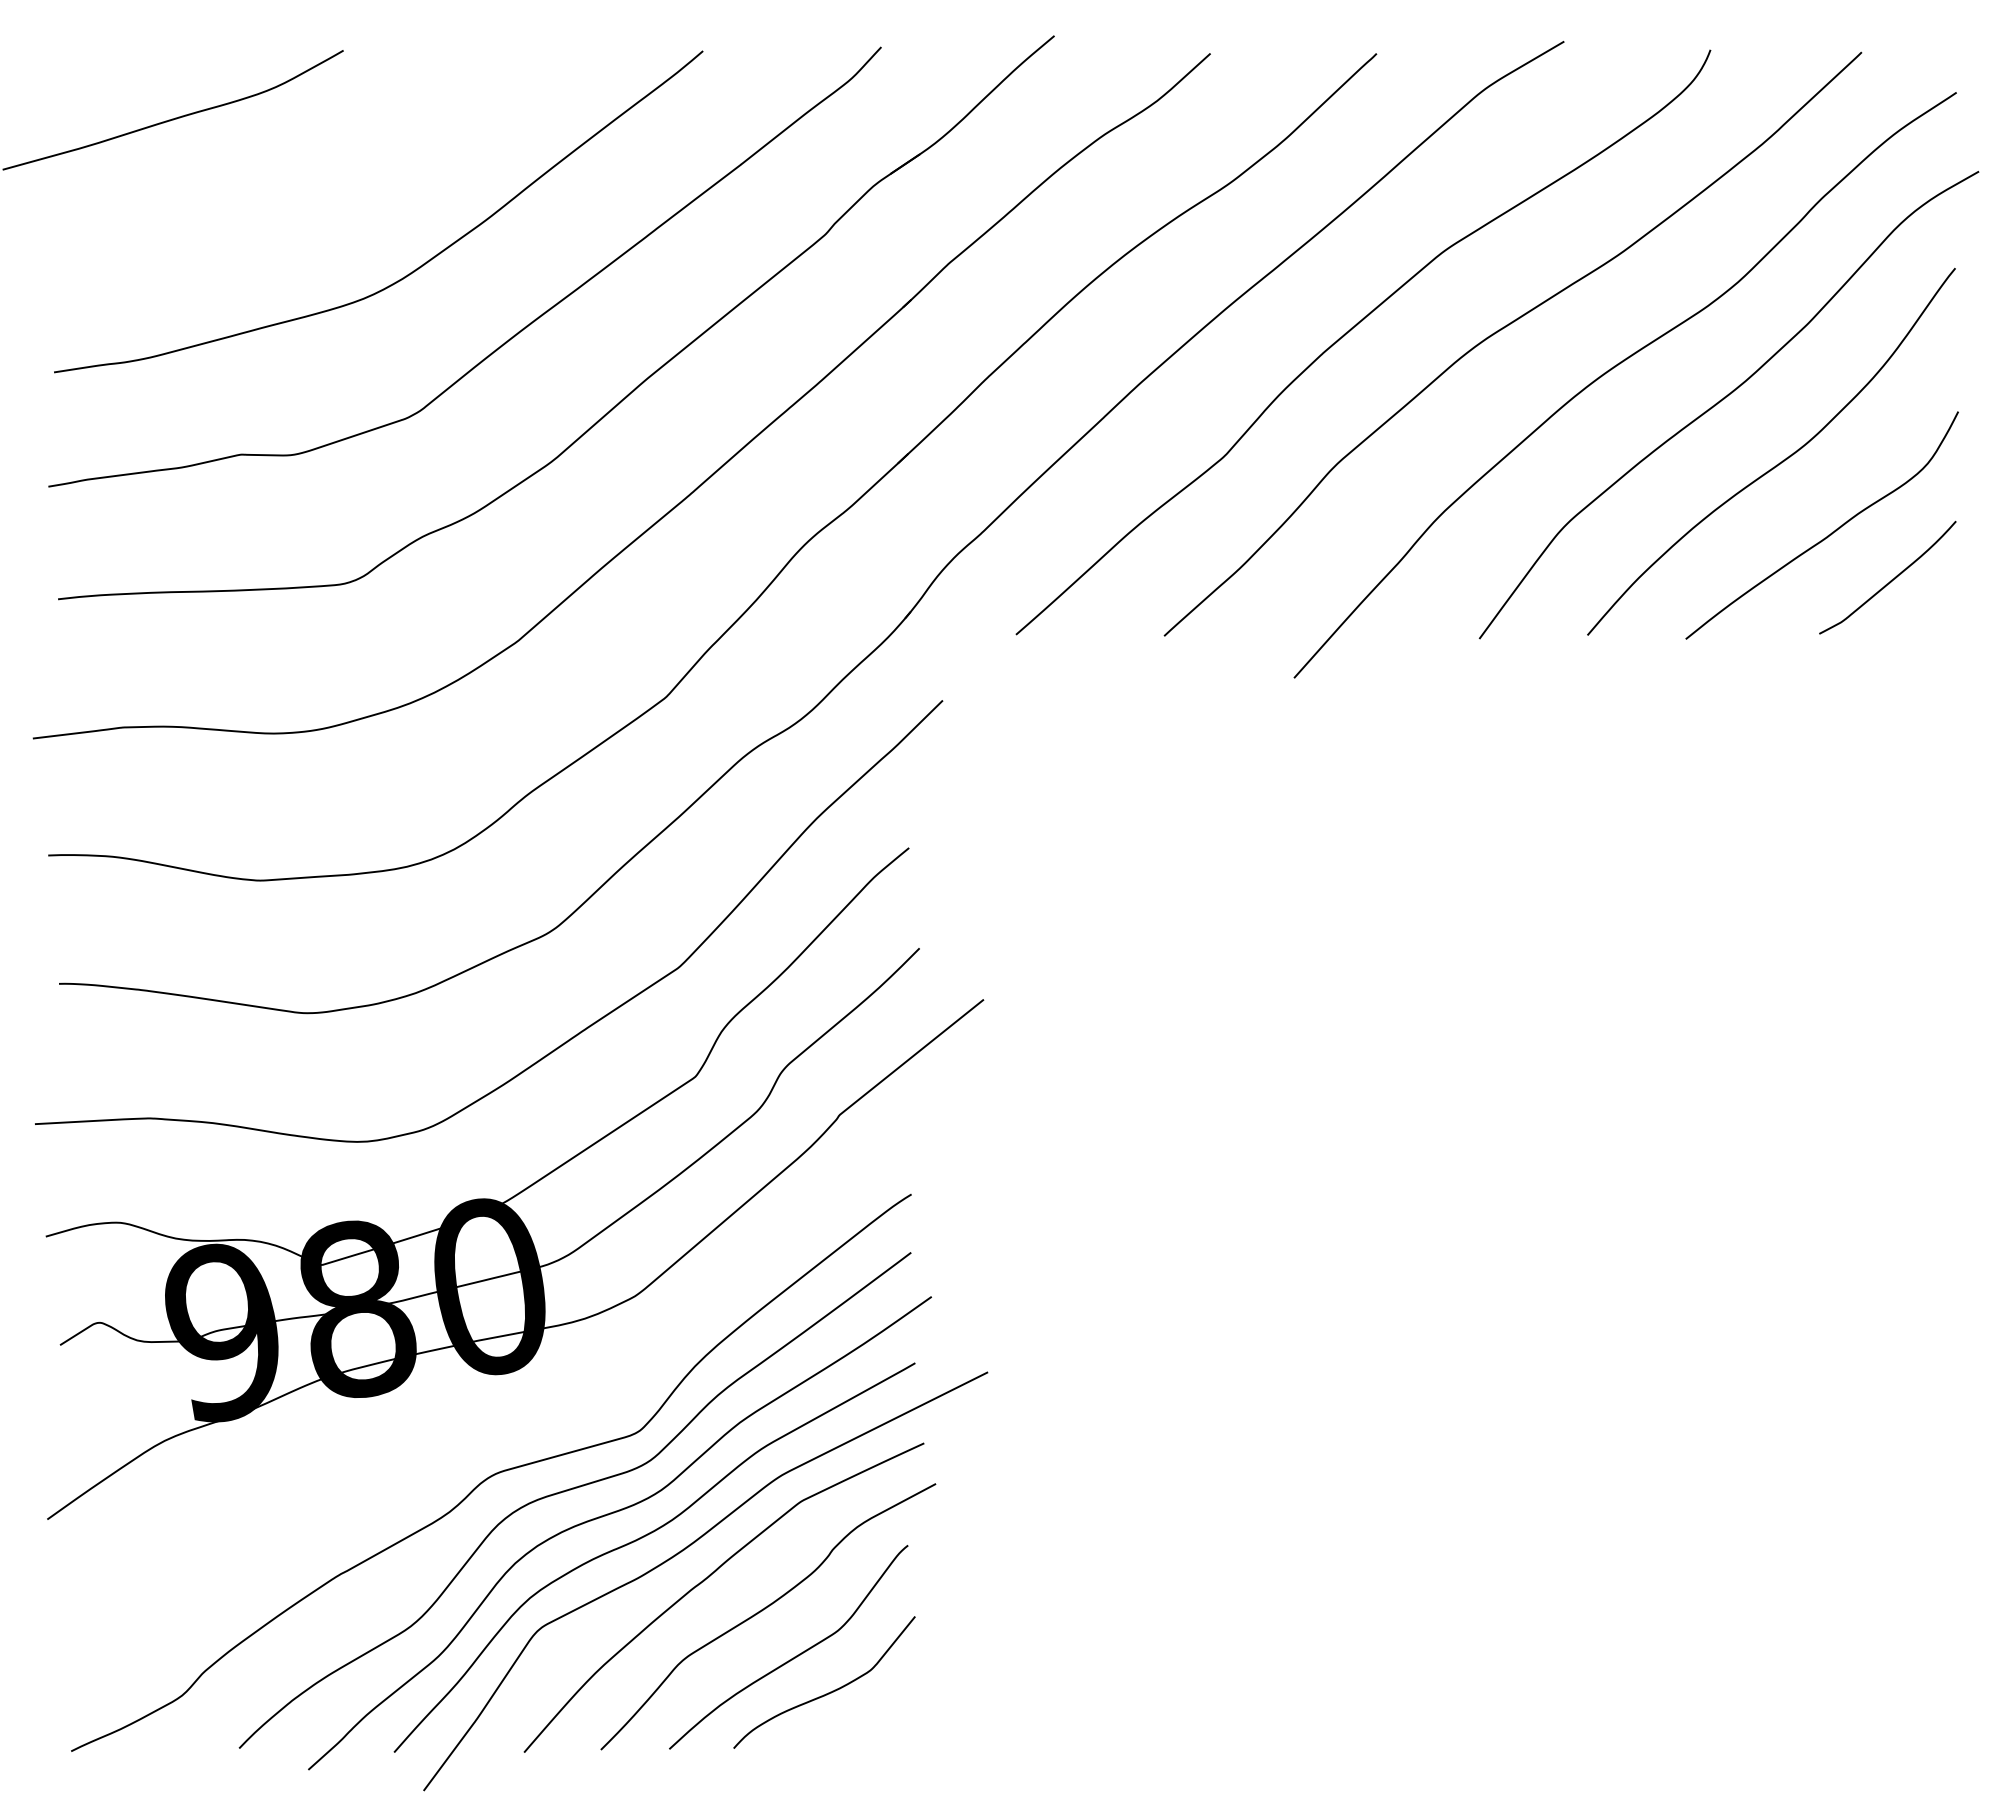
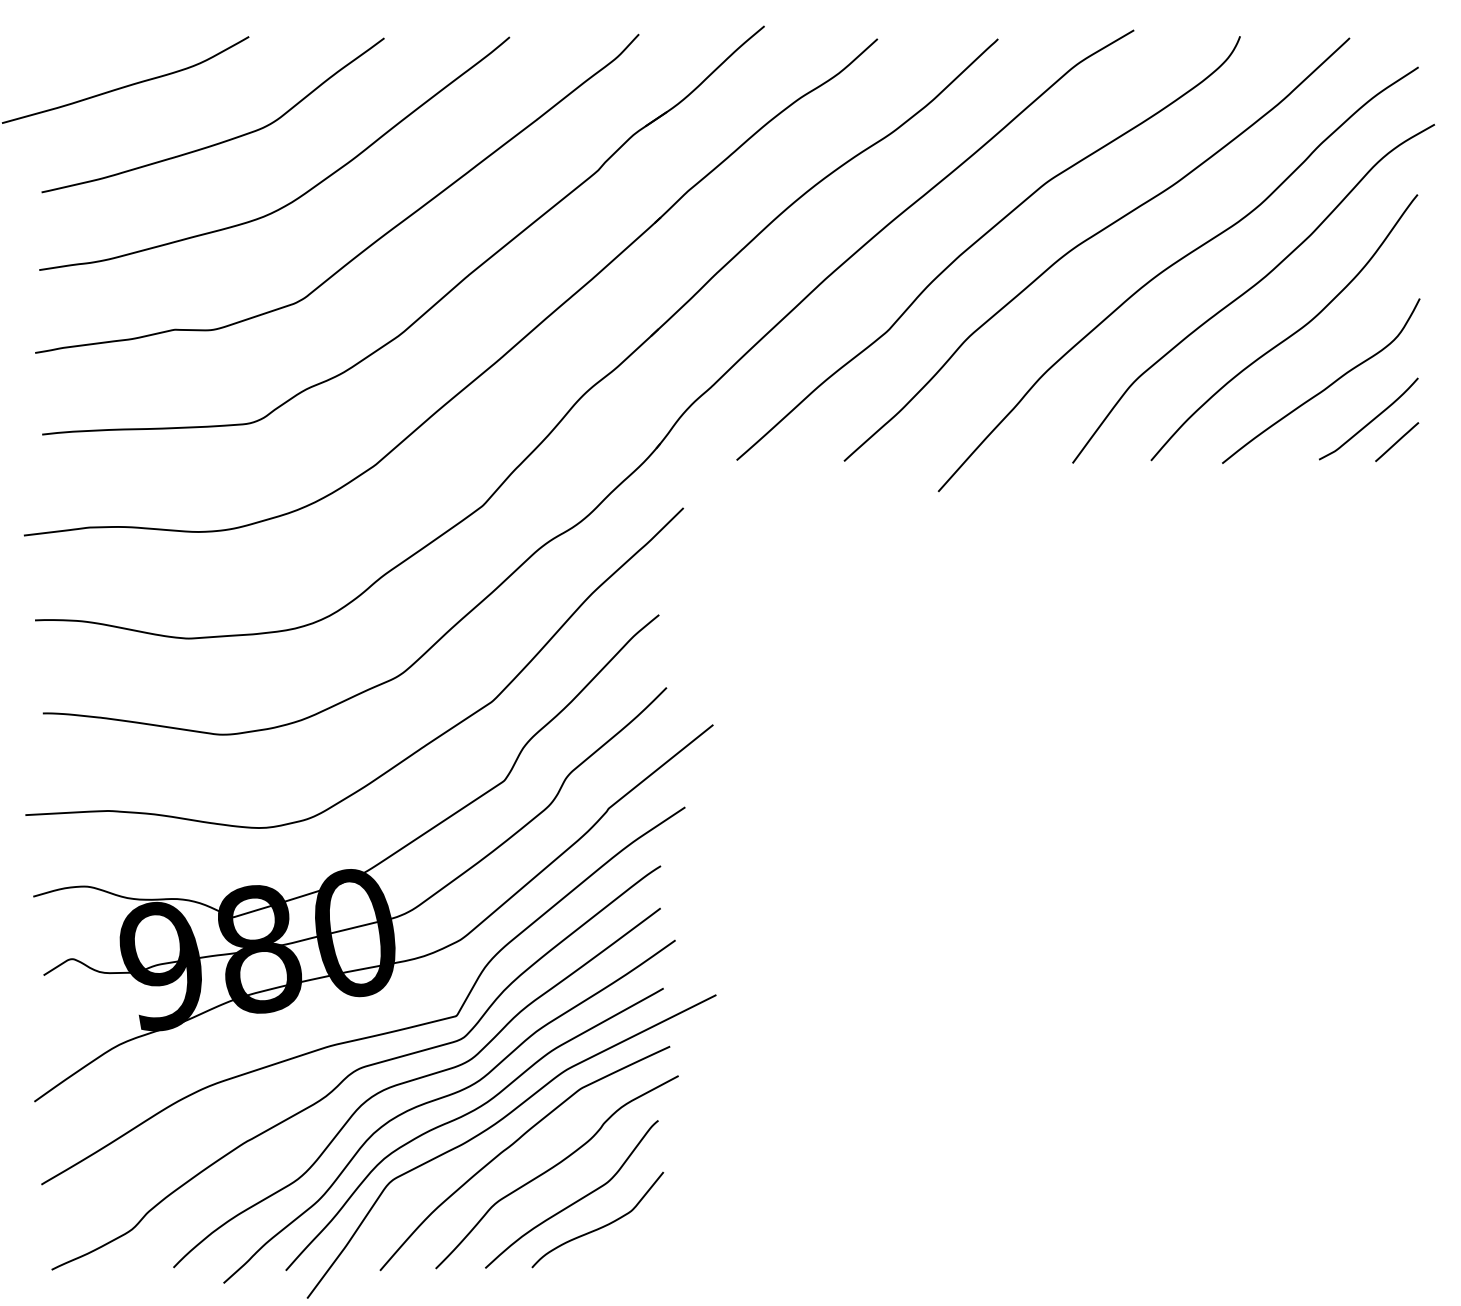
curve: (305, 195) -> (221, 141), added
line: (1926, 609) -> (1396, 442), added
curve: (512, 1428) -> (371, 1035), added

